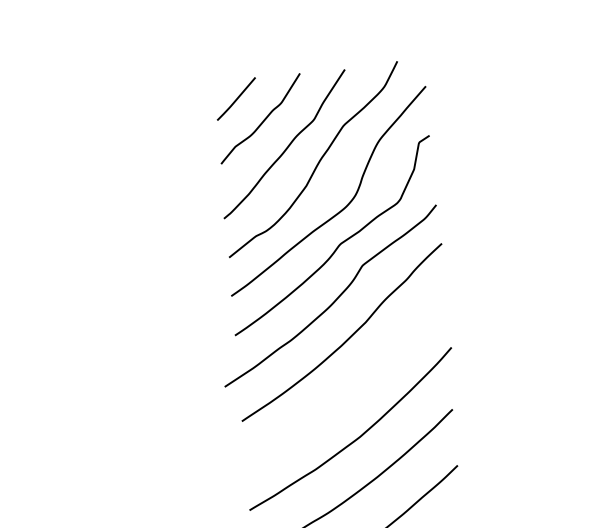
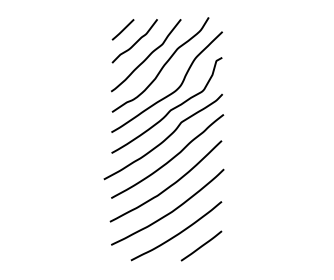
curve: (350, 387) -> (169, 185), added

